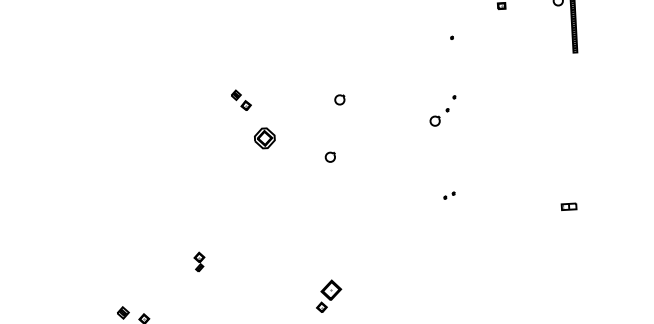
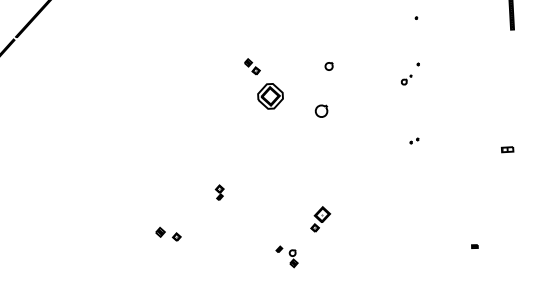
part: (439, 116) -> (406, 79), size x0.7
part: (264, 138) -> (270, 96), size x1.6
part: (330, 156) -> (321, 110), size x1.6

